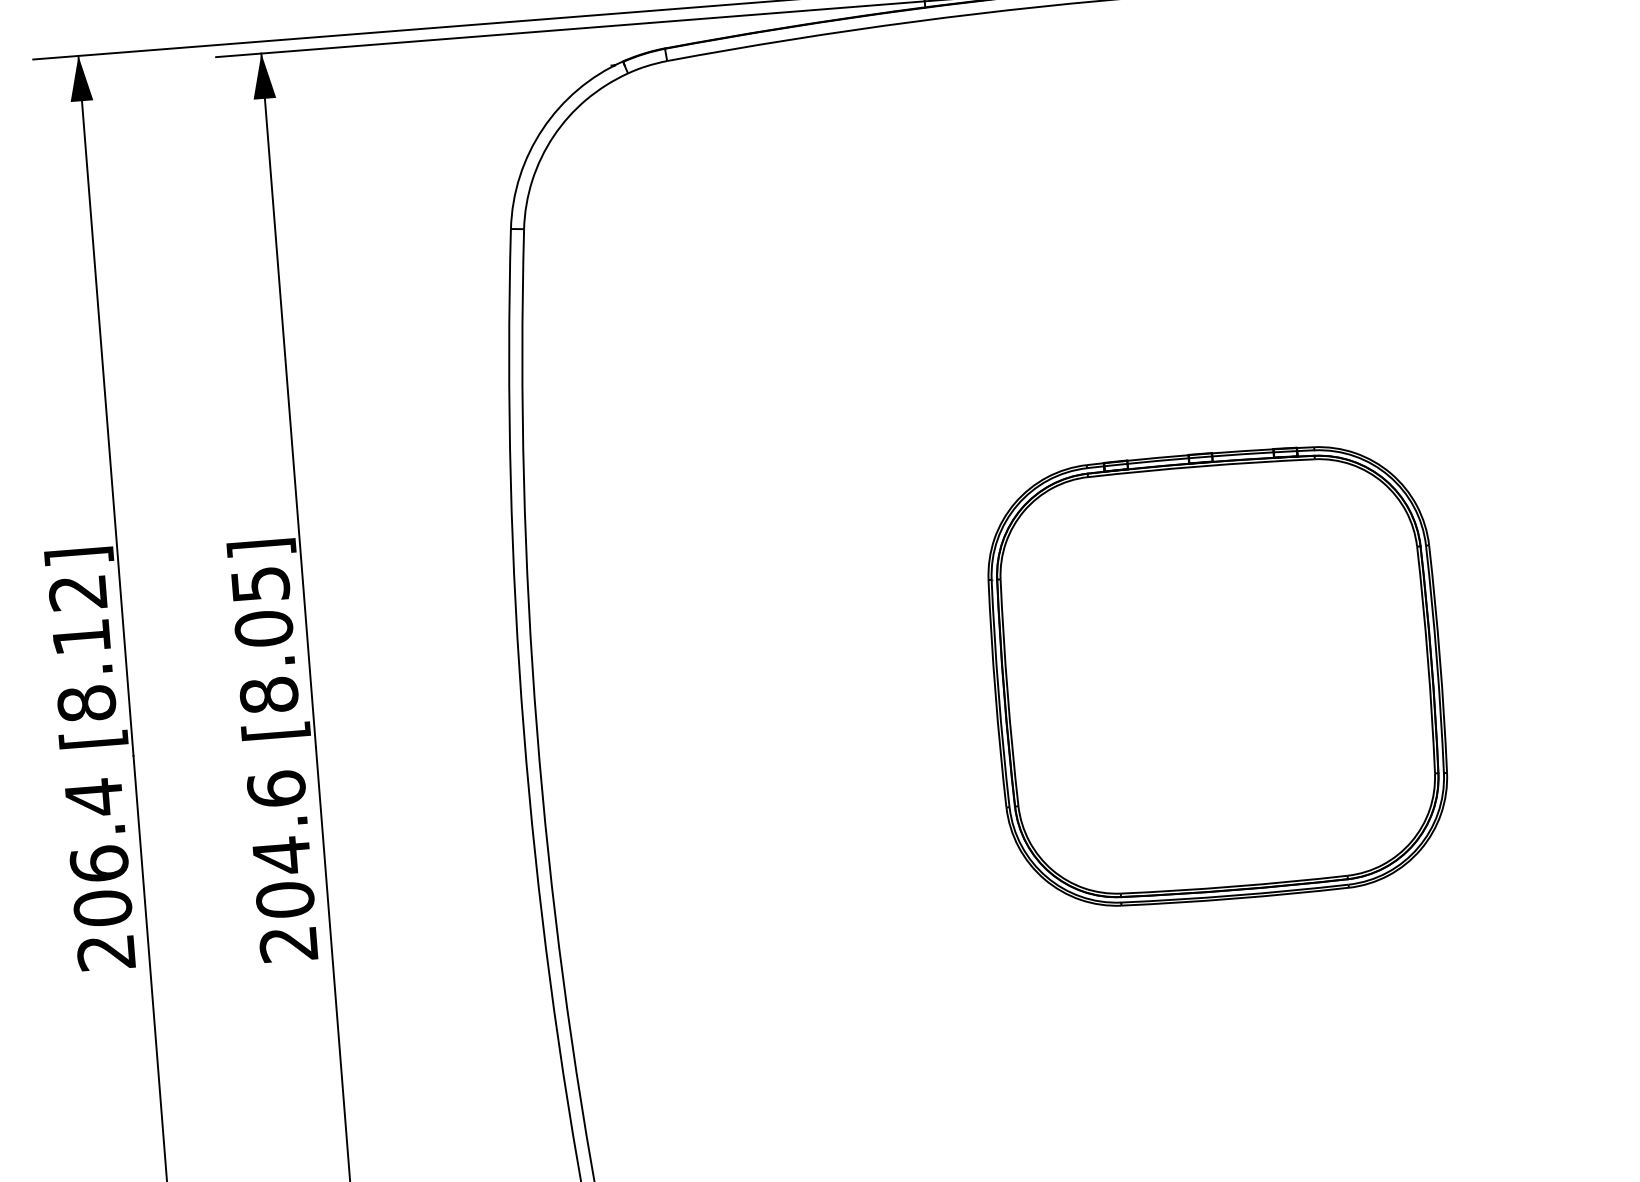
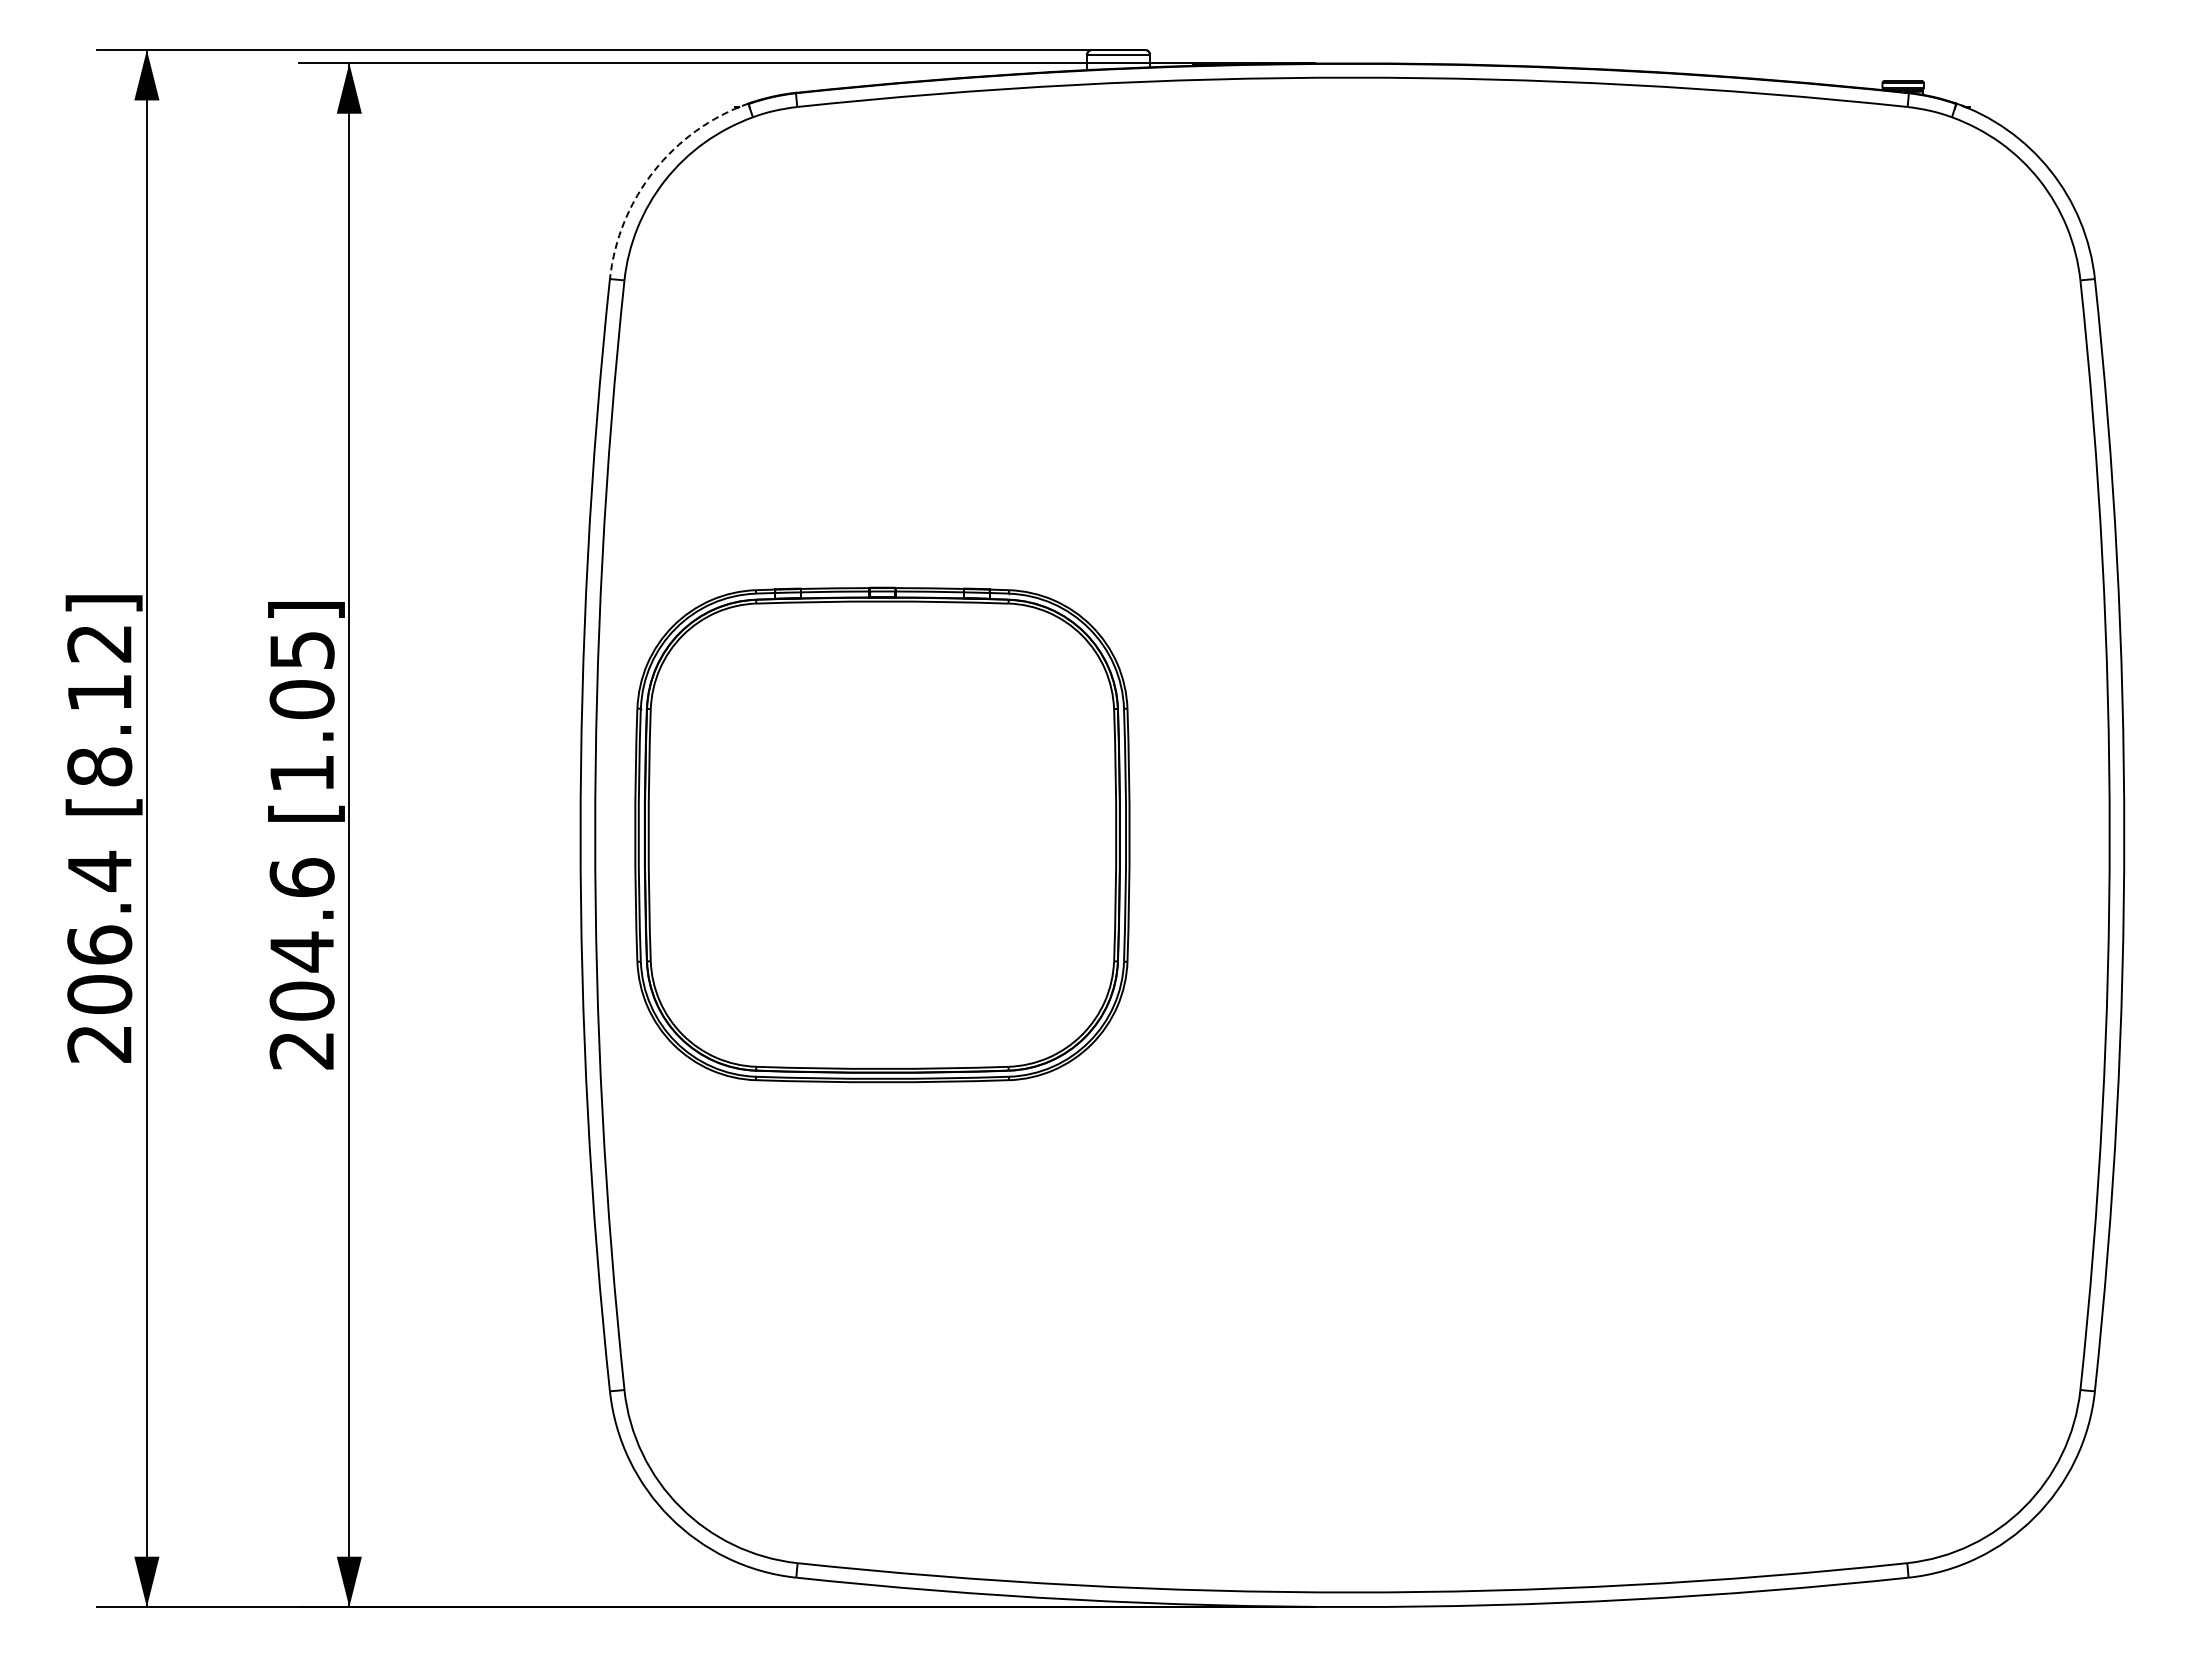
arc: (542, 129) -> (653, 171), solid -> dashed
part: (1217, 675) -> (882, 834), moved
text: (268, 695) -> (301, 773), [8.05] -> [1.05]

